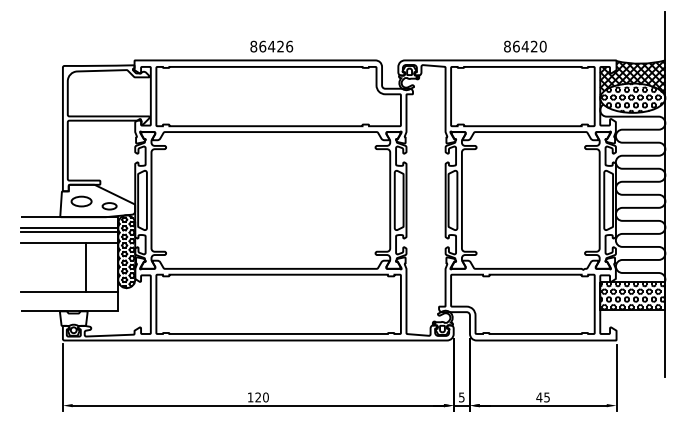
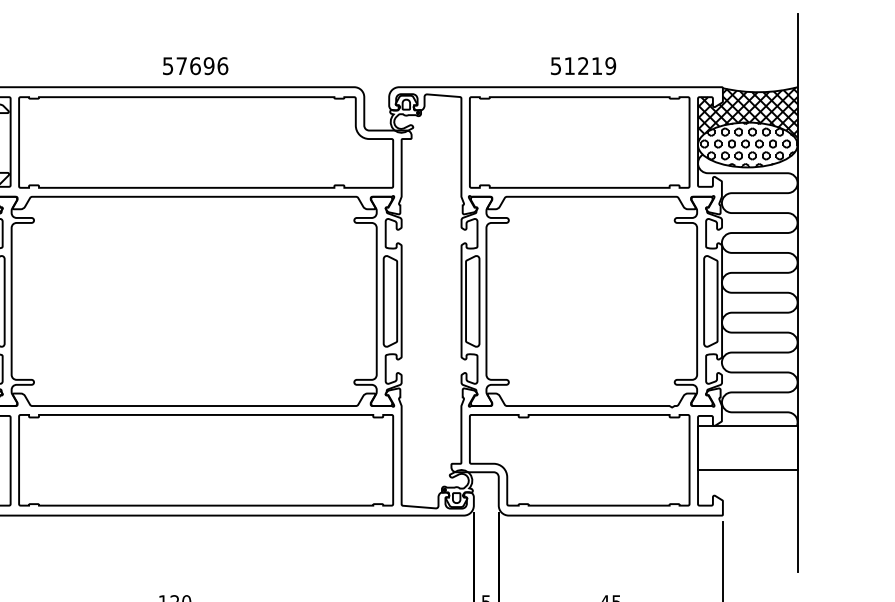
text: (267, 46) -> (189, 65), 86426 -> 57696
text: (525, 46) -> (583, 65), 86420 -> 51219
hatch: (632, 295) -> (747, 446), removed

